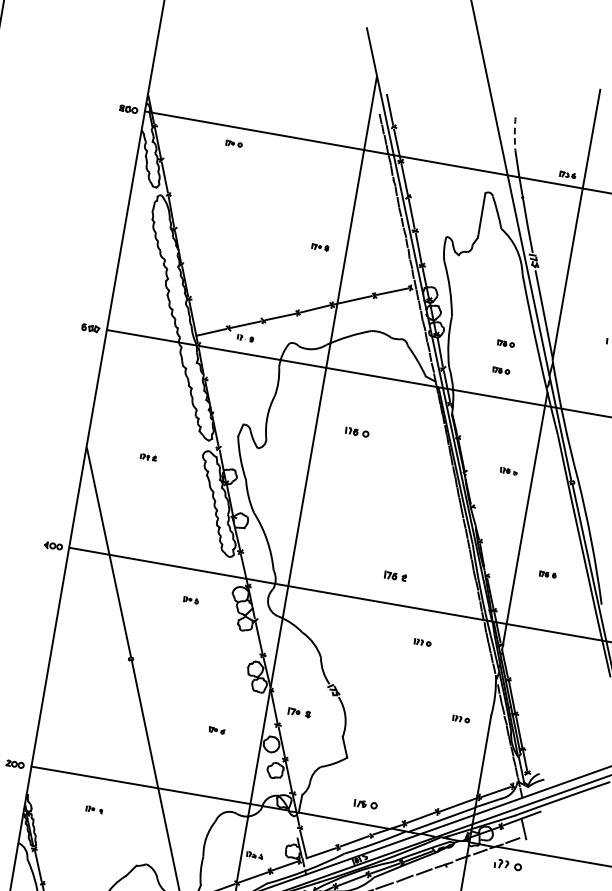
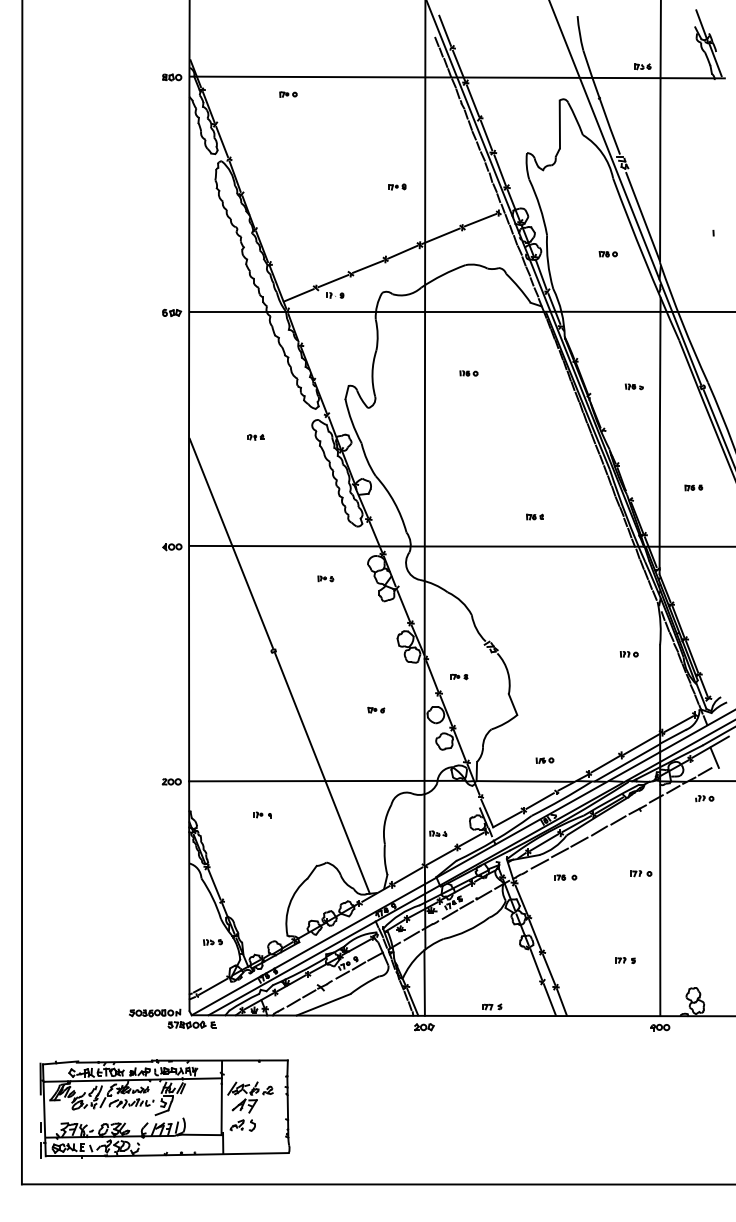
arc: (514, 133) -> (579, 33), dashed -> solid
part: (500, 370) -> (607, 283), removed
part: (356, 432) -> (468, 373), size x0.71
part: (395, 575) -> (534, 516), size x0.71
part: (421, 642) -> (574, 581), removed
part: (299, 712) -> (459, 676), size x0.71
part: (365, 804) -> (544, 760), size x0.71
part: (507, 865) -> (704, 798), size x0.62

